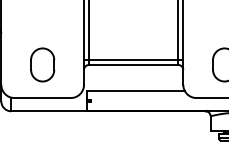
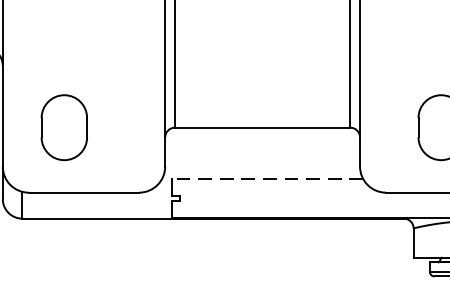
line: (133, 60) -> (262, 118), removed
part: (42, 64) -> (64, 126), moved
line: (136, 91) -> (268, 179), solid -> dashed

